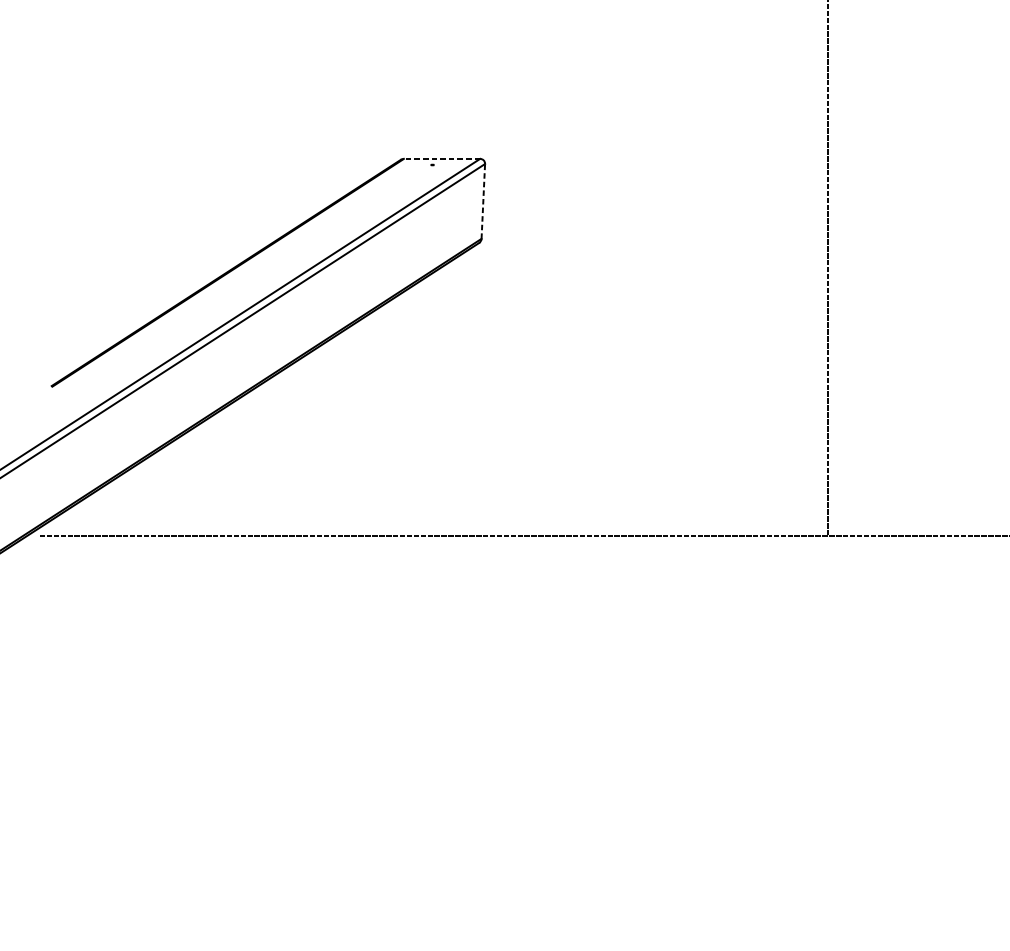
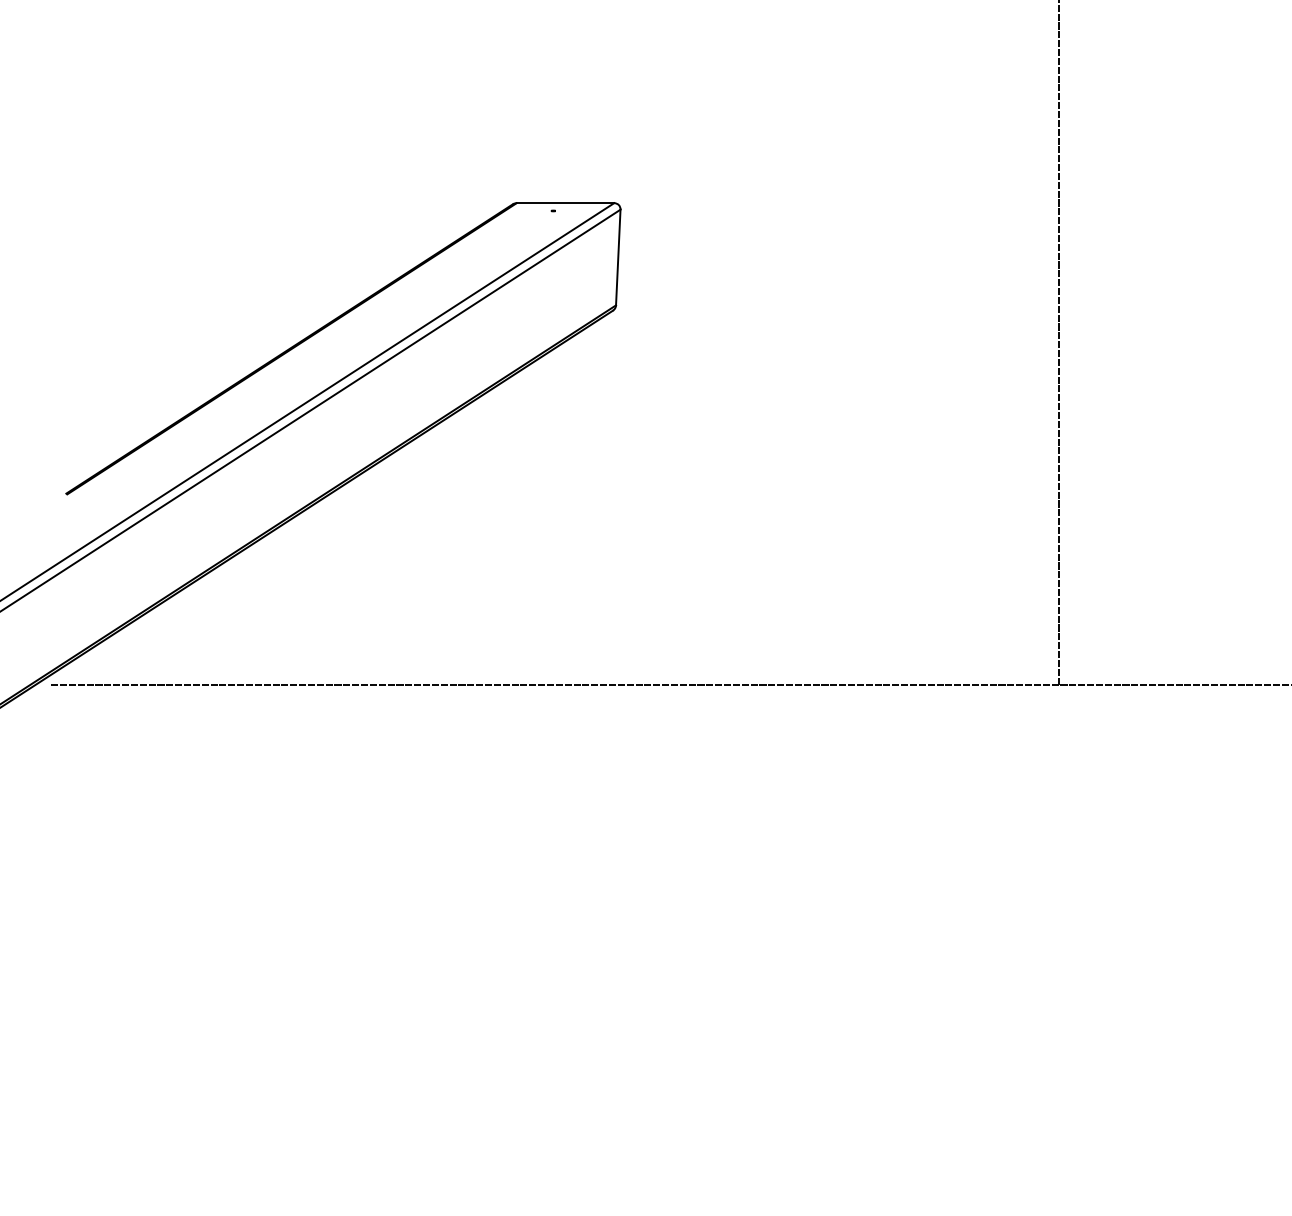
line: (442, 159) -> (565, 203), dashed -> solid
line: (483, 201) -> (618, 257), dashed -> solid

